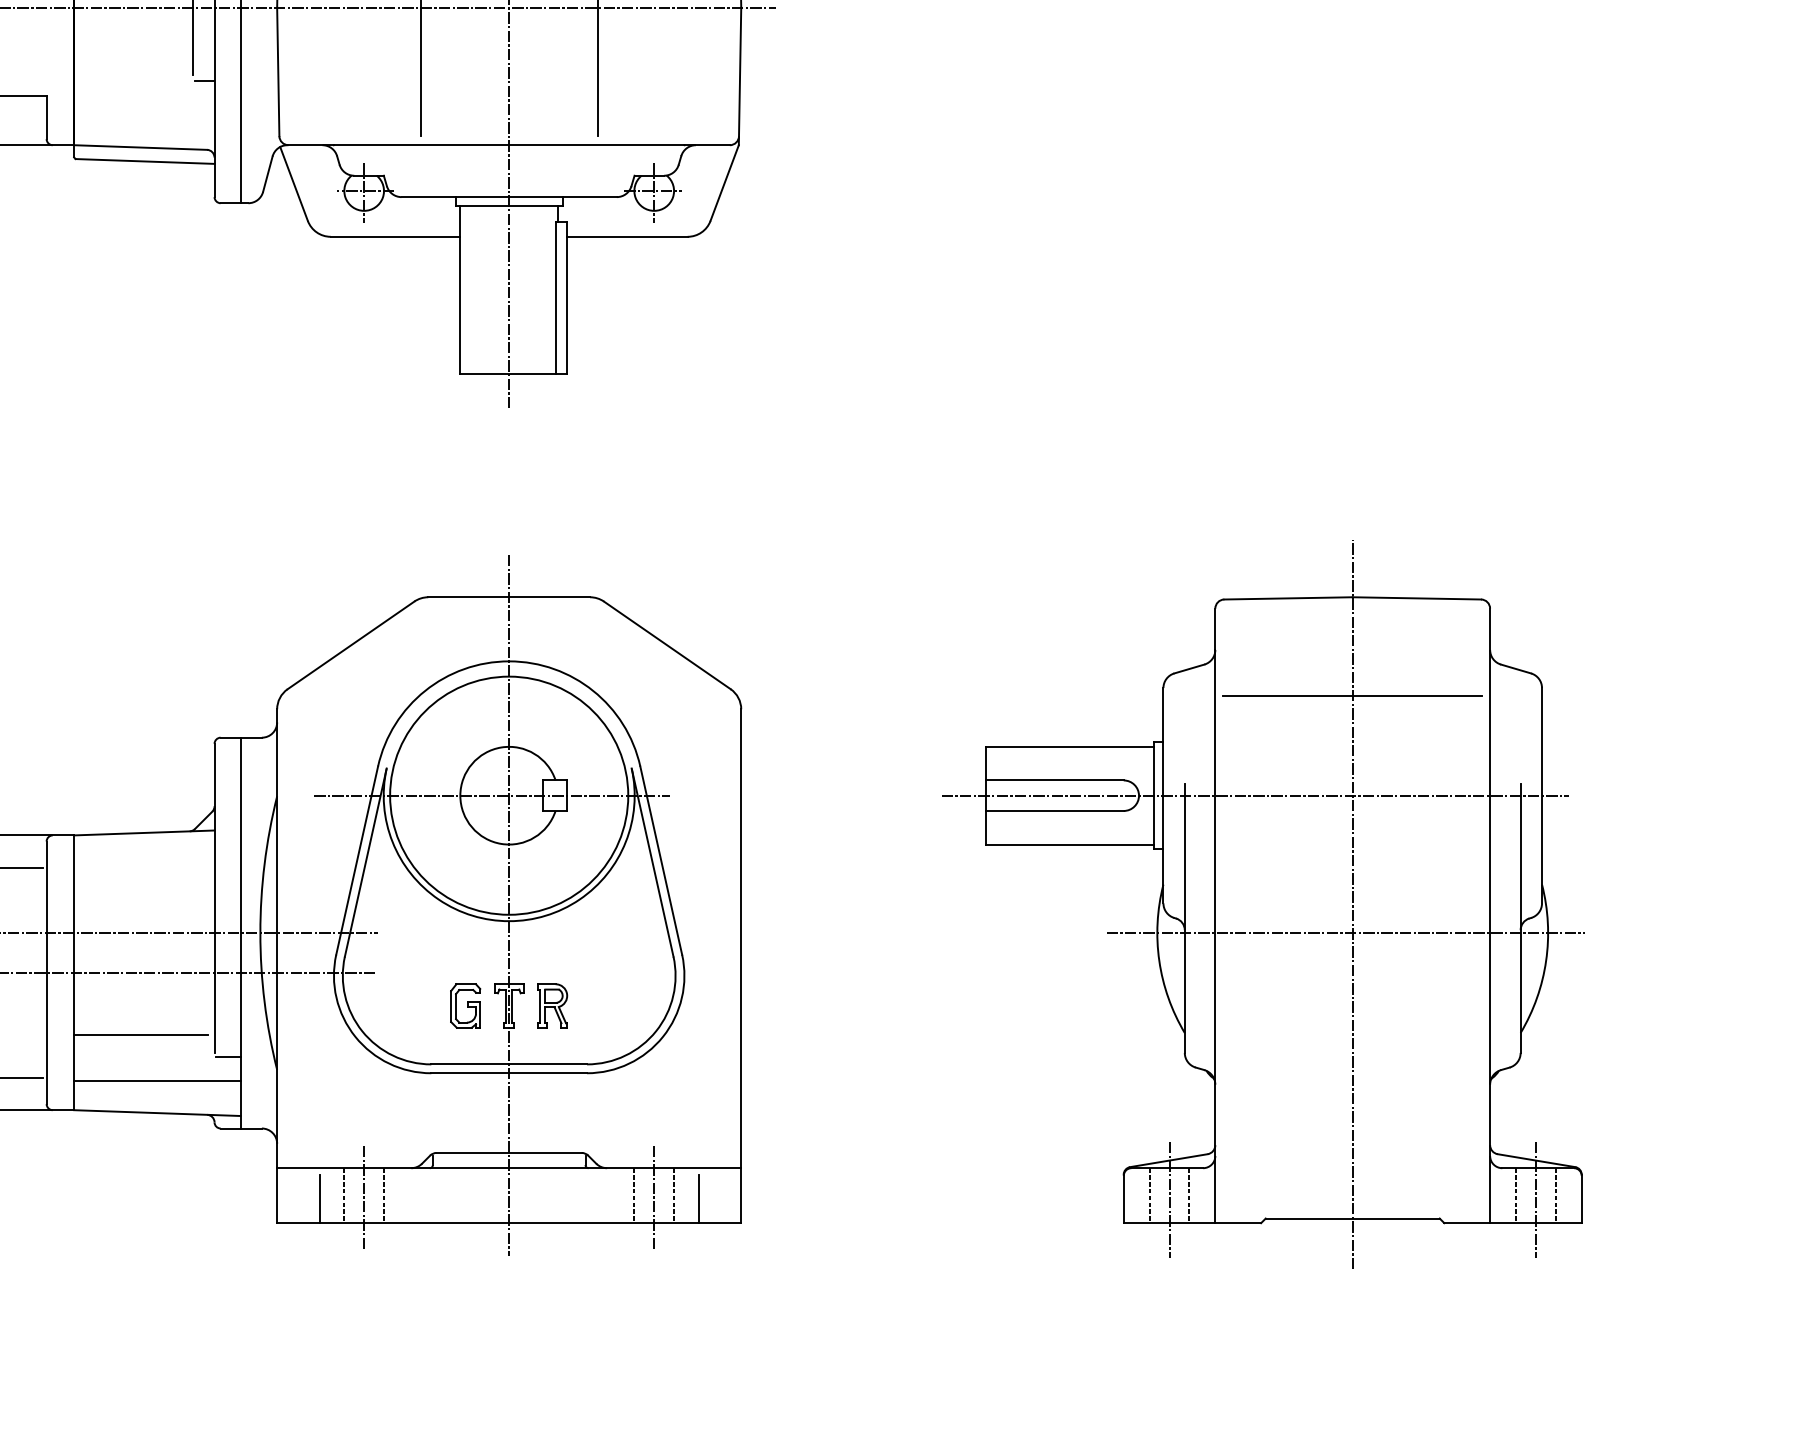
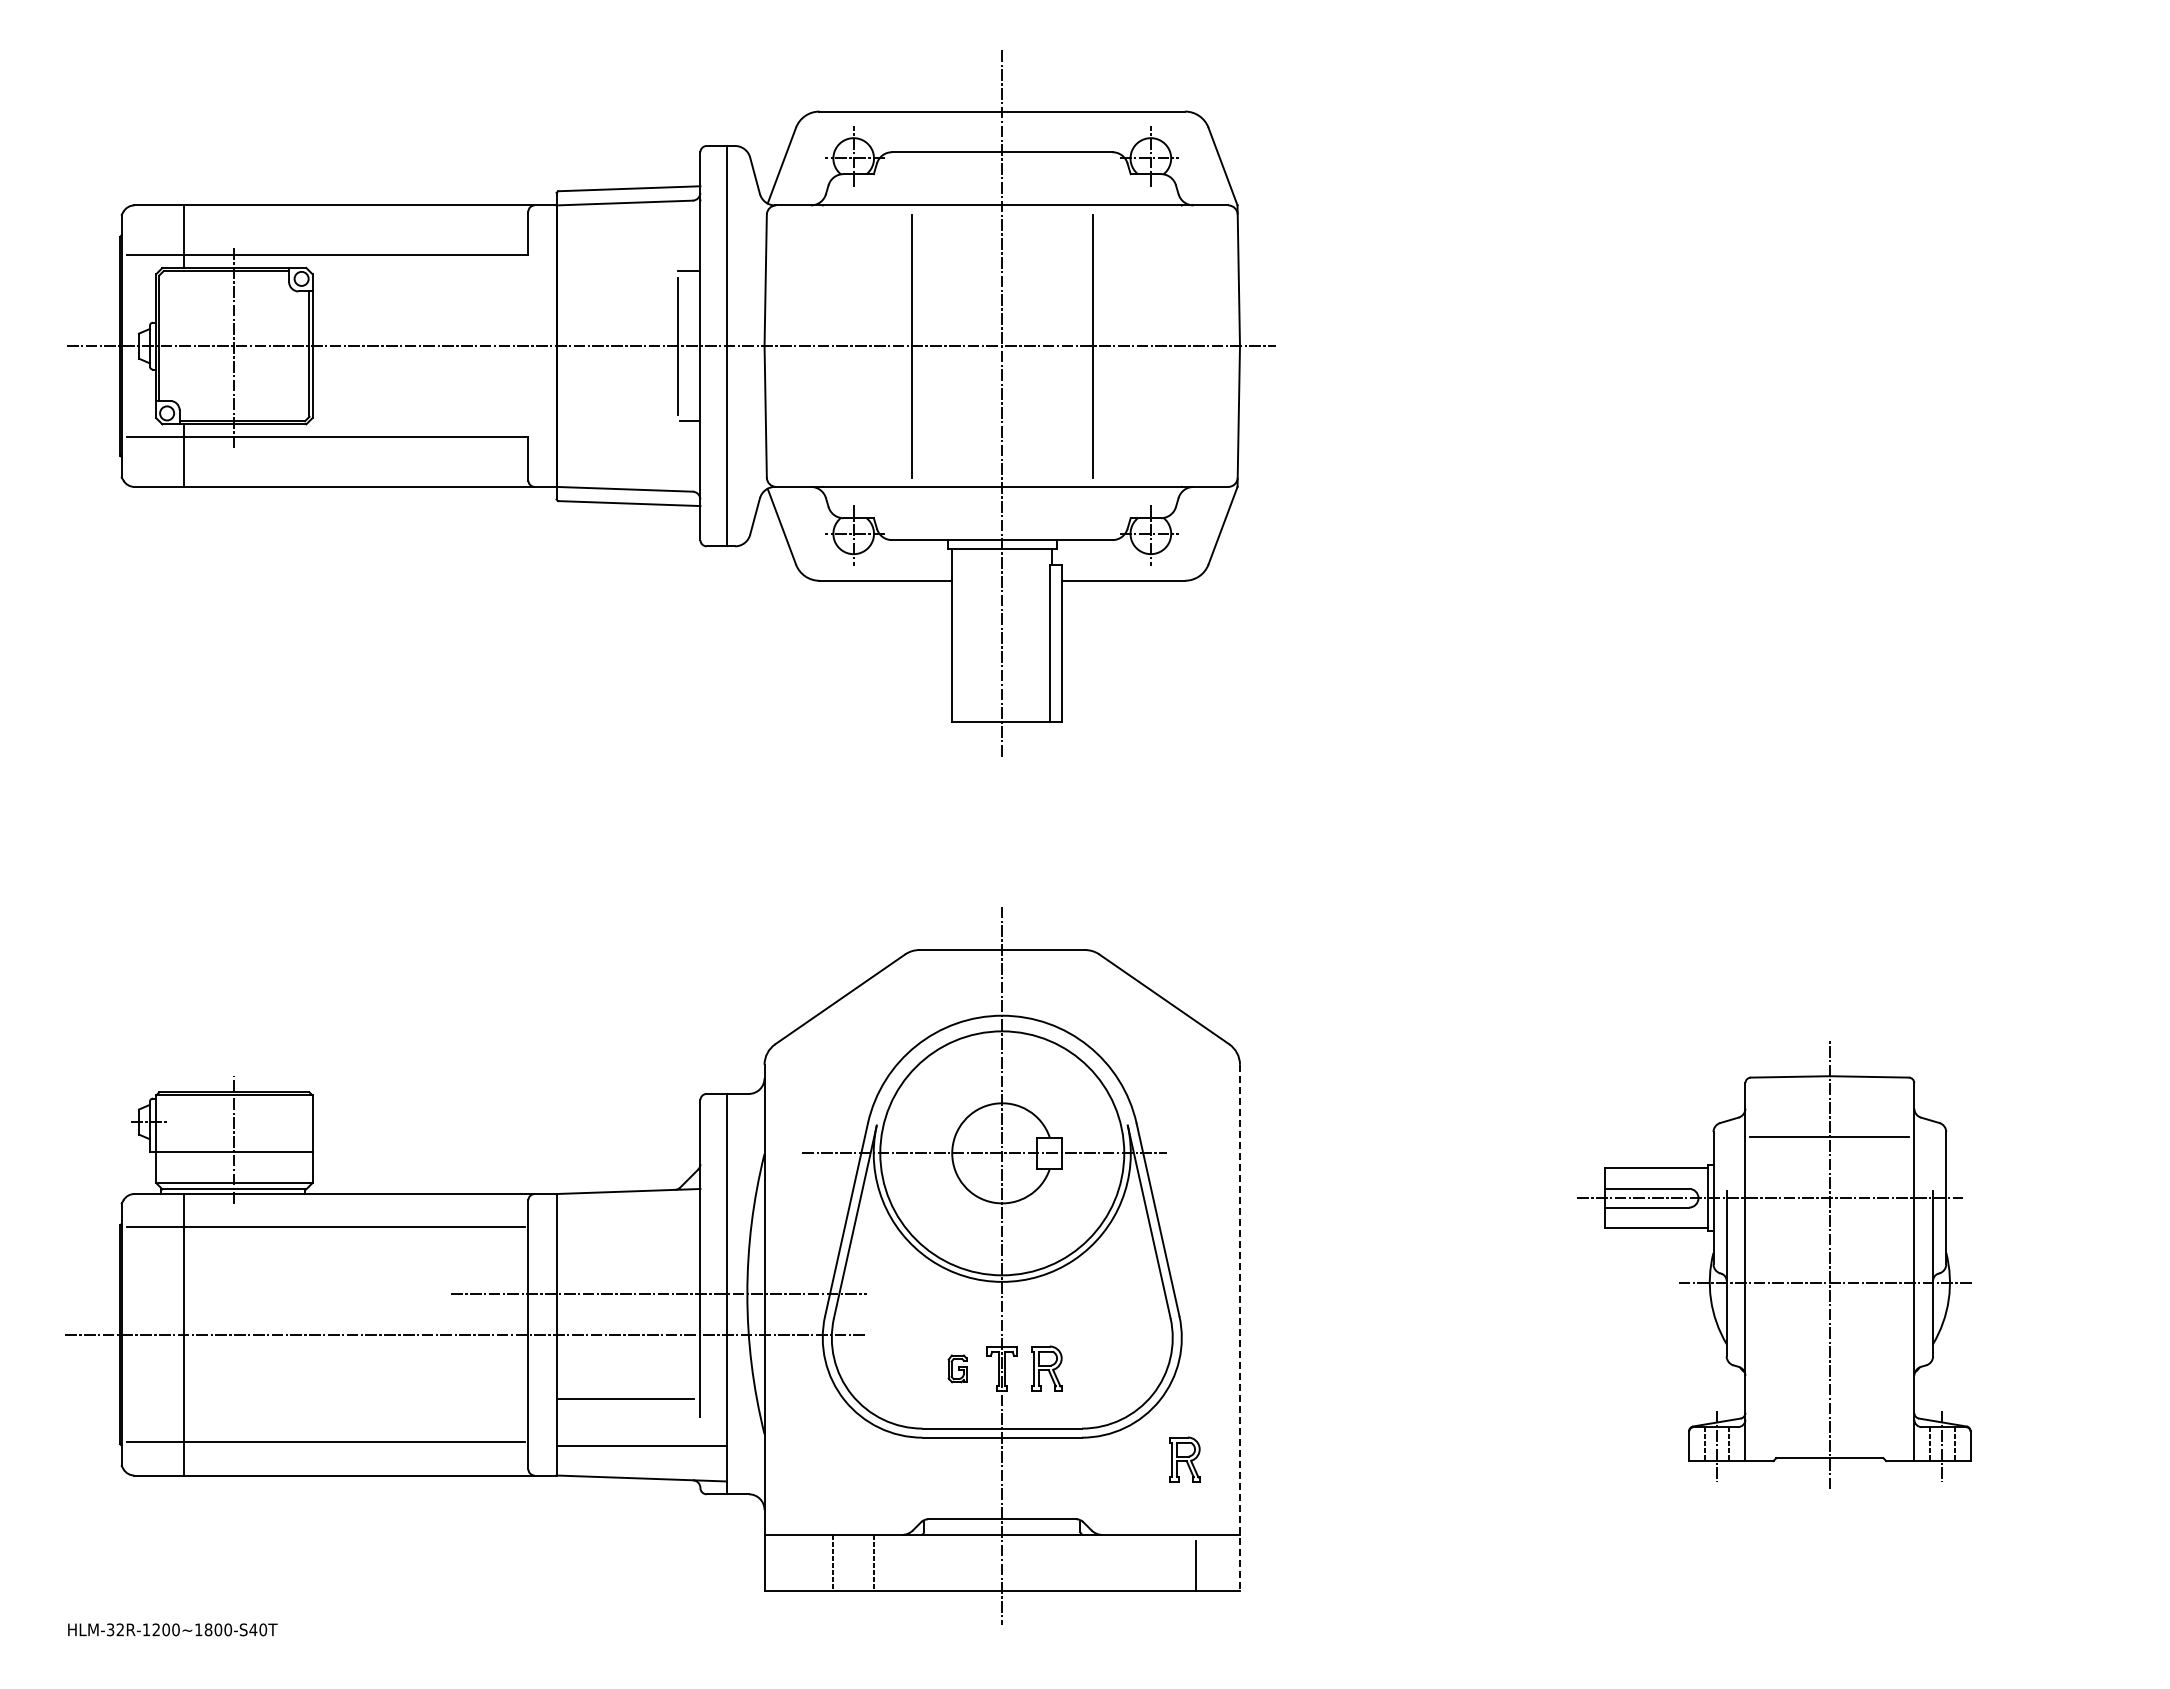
part: (1262, 905) -> (1774, 1265), size x0.6
line: (741, 966) -> (1240, 1328), solid -> dashed
part: (465, 1005) -> (957, 1368), size x0.6
line: (228, 1057) -> (714, 1421), removed
part: (687, 1094) -> (1184, 1459), added
line: (634, 1195) -> (1130, 1562), removed
line: (674, 1195) -> (1171, 1562), removed
line: (320, 1198) -> (808, 1566), removed
line: (363, 1198) -> (853, 1565), removed
line: (653, 1198) -> (1150, 1565), removed

